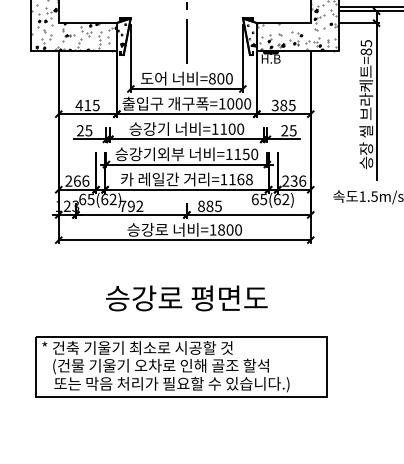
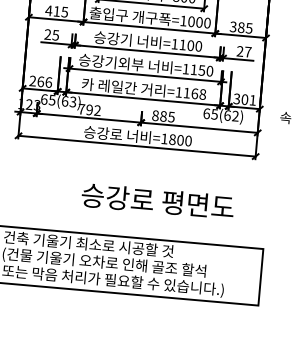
text: (292, 130) -> (247, 51), 25 -> 27
text: (294, 180) -> (245, 99), 236 -> 301
text: (112, 199) -> (72, 101), 65(62) -> 65(63)
text: (186, 298) -> (157, 201), moved

